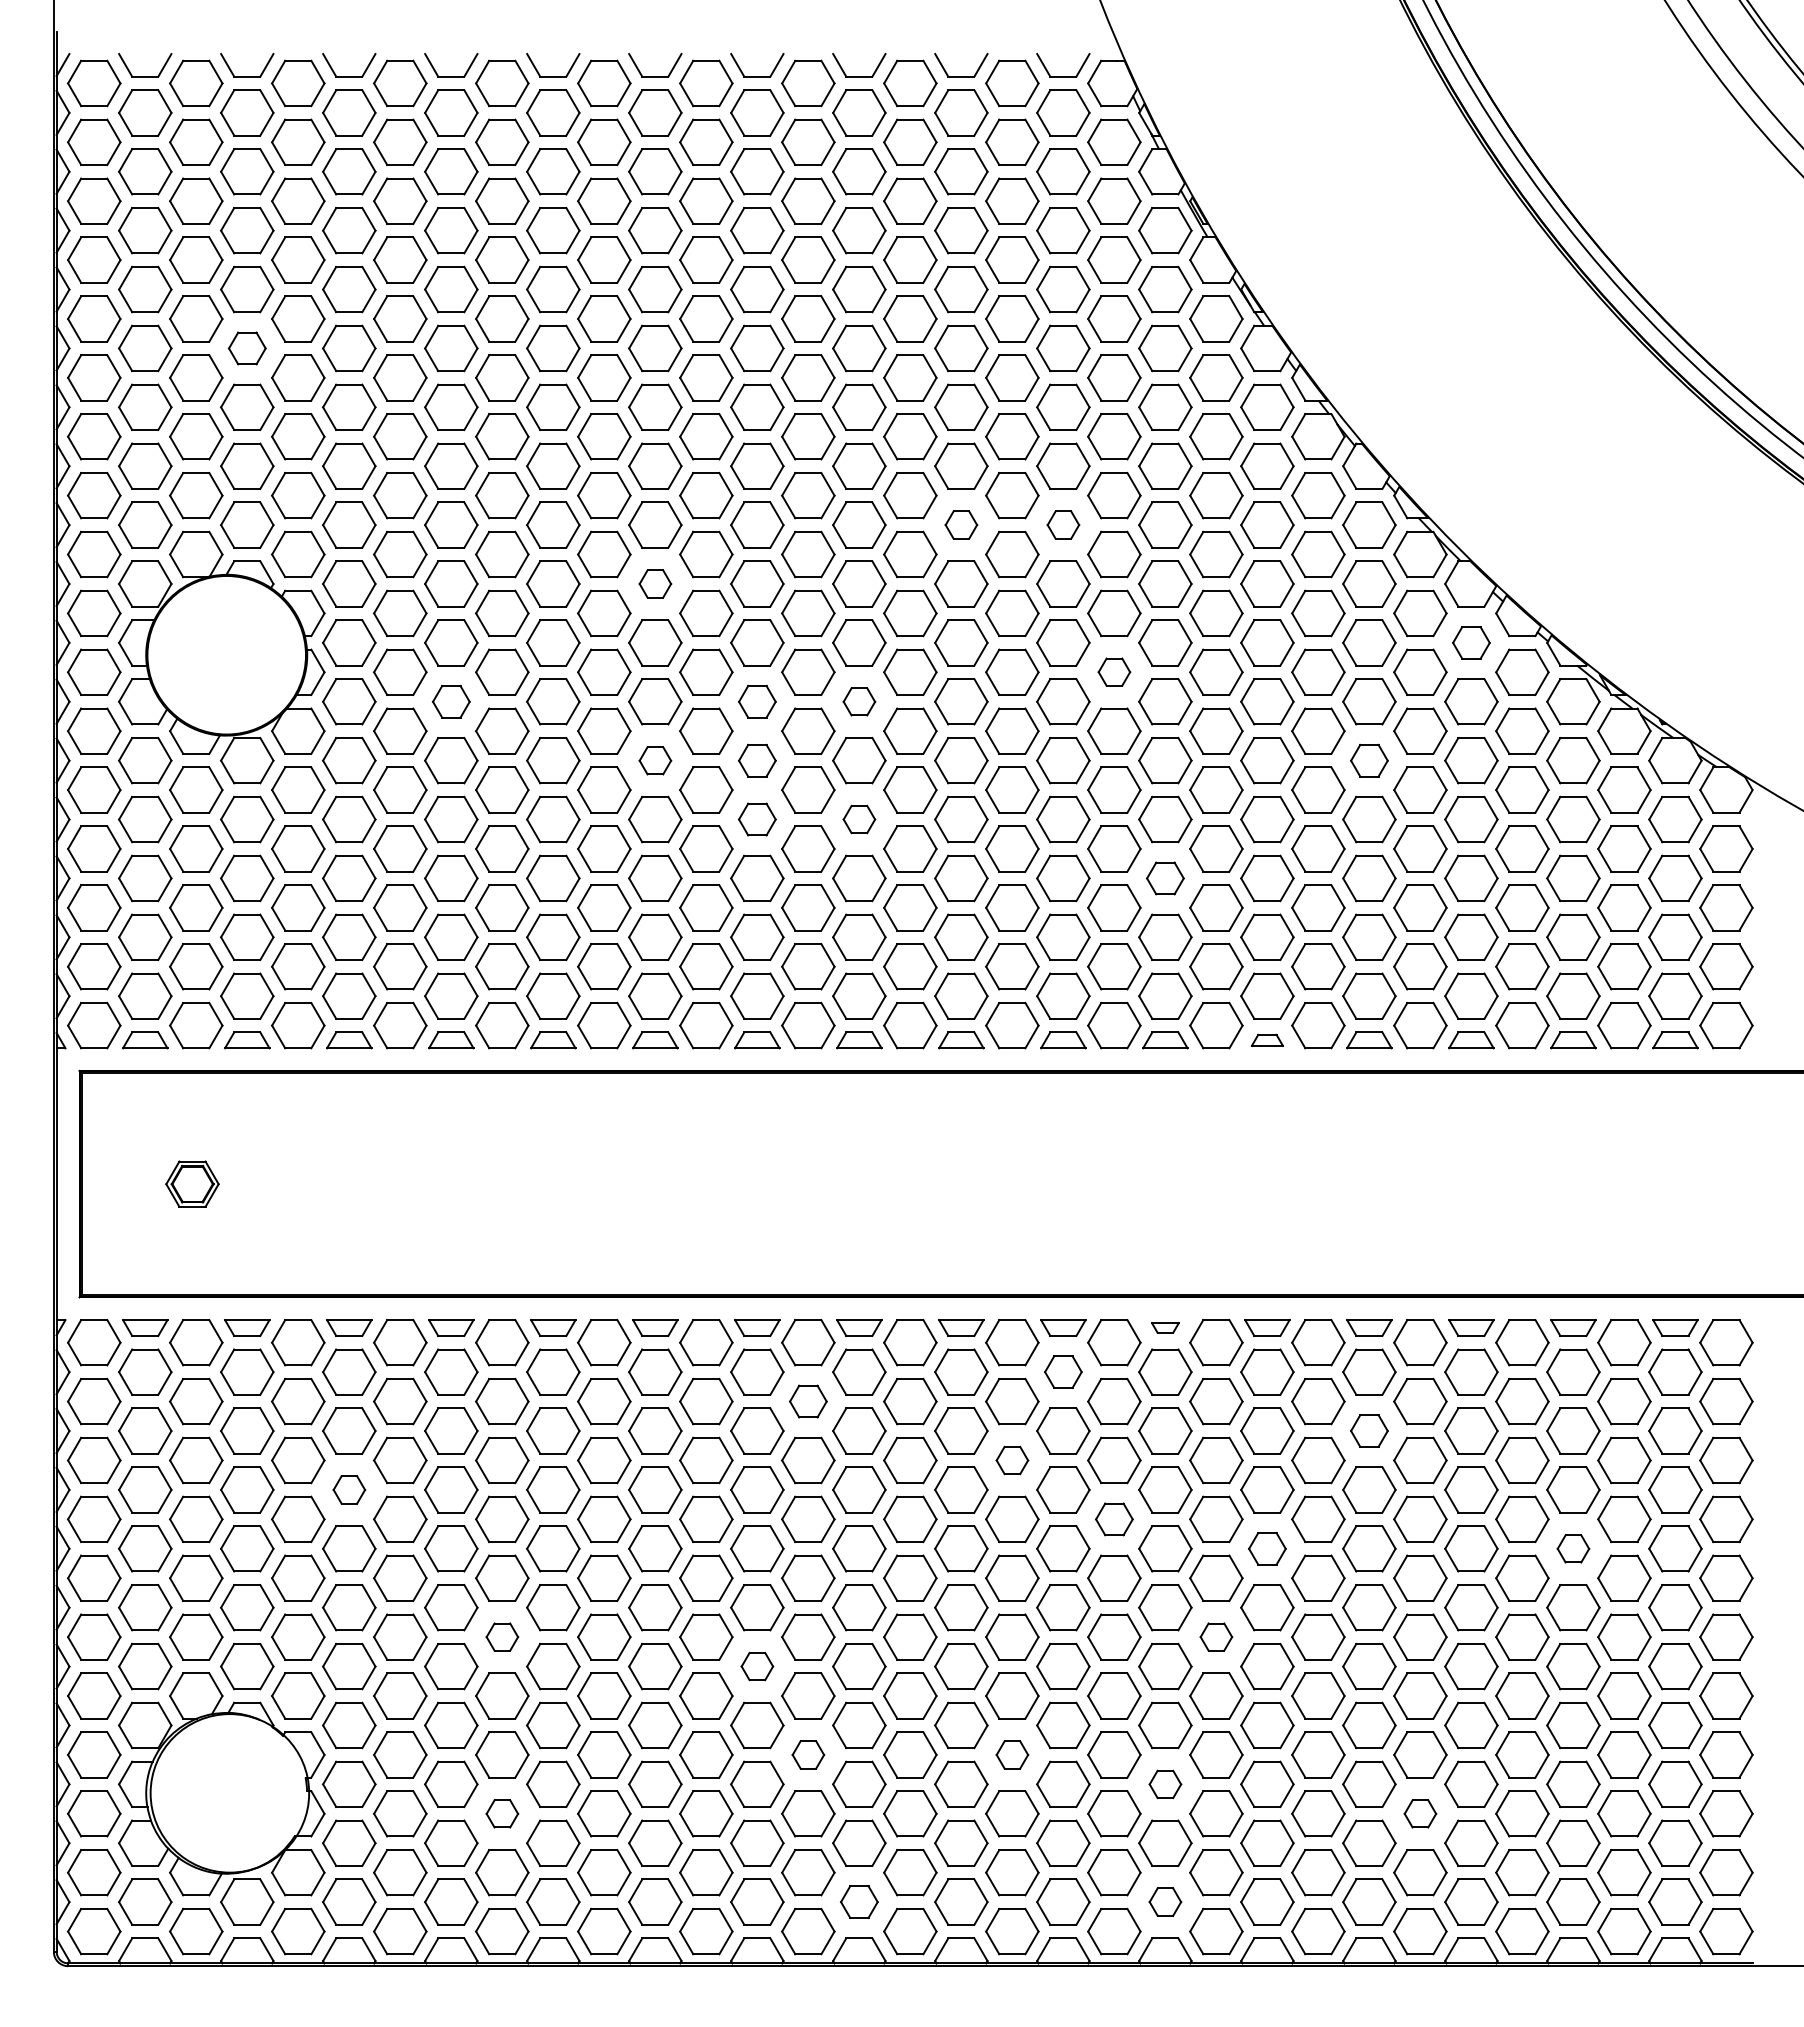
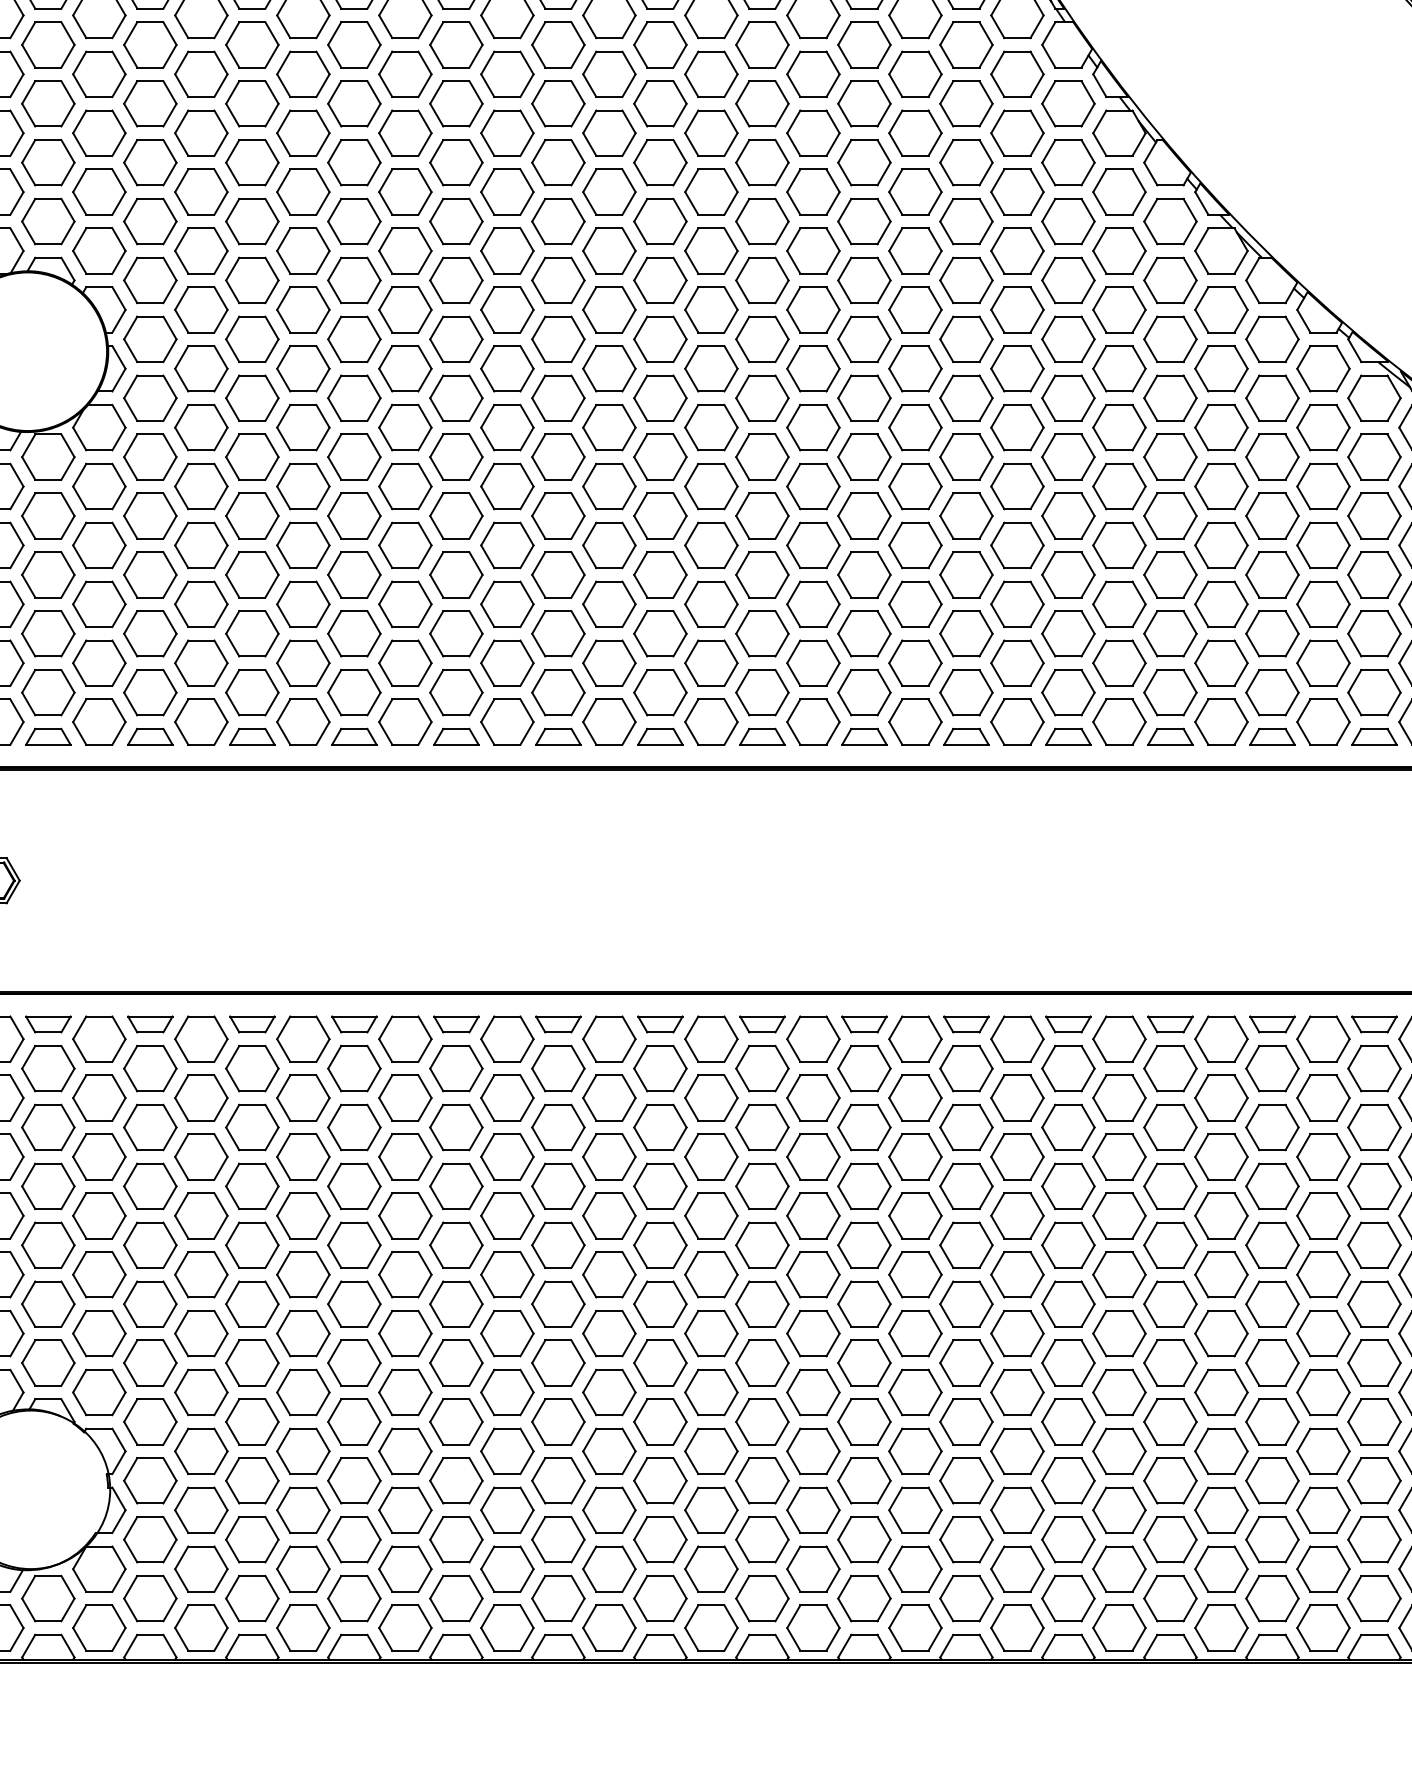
part: (247, 348) -> (48, 44), size x1.43
part: (961, 524) -> (762, 220), size x1.67
part: (1063, 524) -> (864, 220), size x1.67
part: (655, 583) -> (456, 279), size x1.67
part: (1471, 642) -> (1272, 338), size x1.43
part: (1114, 671) -> (915, 367), size x1.67
part: (451, 701) -> (252, 397), size x1.43
part: (757, 701) -> (558, 397), size x1.43
part: (859, 701) -> (660, 397), size x1.67
part: (655, 760) -> (456, 456), size x1.67
part: (757, 760) -> (558, 456), size x1.43
part: (1369, 760) -> (1170, 456), size x1.43
part: (757, 819) -> (558, 515), size x1.43
part: (859, 819) -> (660, 515), size x1.67
part: (1165, 878) -> (966, 574), size x1.43
part: (1267, 1040) -> (1068, 736), size x1.43
part: (1165, 1327) -> (966, 1023), size x1.67
part: (1063, 1371) -> (864, 1067), size x1.43
part: (808, 1401) -> (609, 1097), size x1.43
part: (1369, 1430) -> (1170, 1126), size x1.43
part: (1012, 1460) -> (813, 1156), size x1.67
part: (349, 1489) -> (150, 1185), size x1.67
part: (1114, 1519) -> (915, 1215), size x1.43
part: (1267, 1548) -> (1068, 1244), size x1.43
part: (1573, 1548) -> (1374, 1244), size x1.67
part: (502, 1636) -> (303, 1332), size x1.67
part: (1216, 1636) -> (1017, 1332), size x1.67
part: (757, 1666) -> (558, 1362), size x1.67
part: (808, 1754) -> (609, 1450), size x1.67
part: (1012, 1754) -> (813, 1450), size x1.67
part: (1165, 1784) -> (966, 1480), size x1.67
part: (502, 1813) -> (303, 1509), size x1.67
part: (1420, 1813) -> (1221, 1509), size x1.67
part: (859, 1901) -> (660, 1597), size x1.43
part: (1165, 1901) -> (966, 1597), size x1.67

